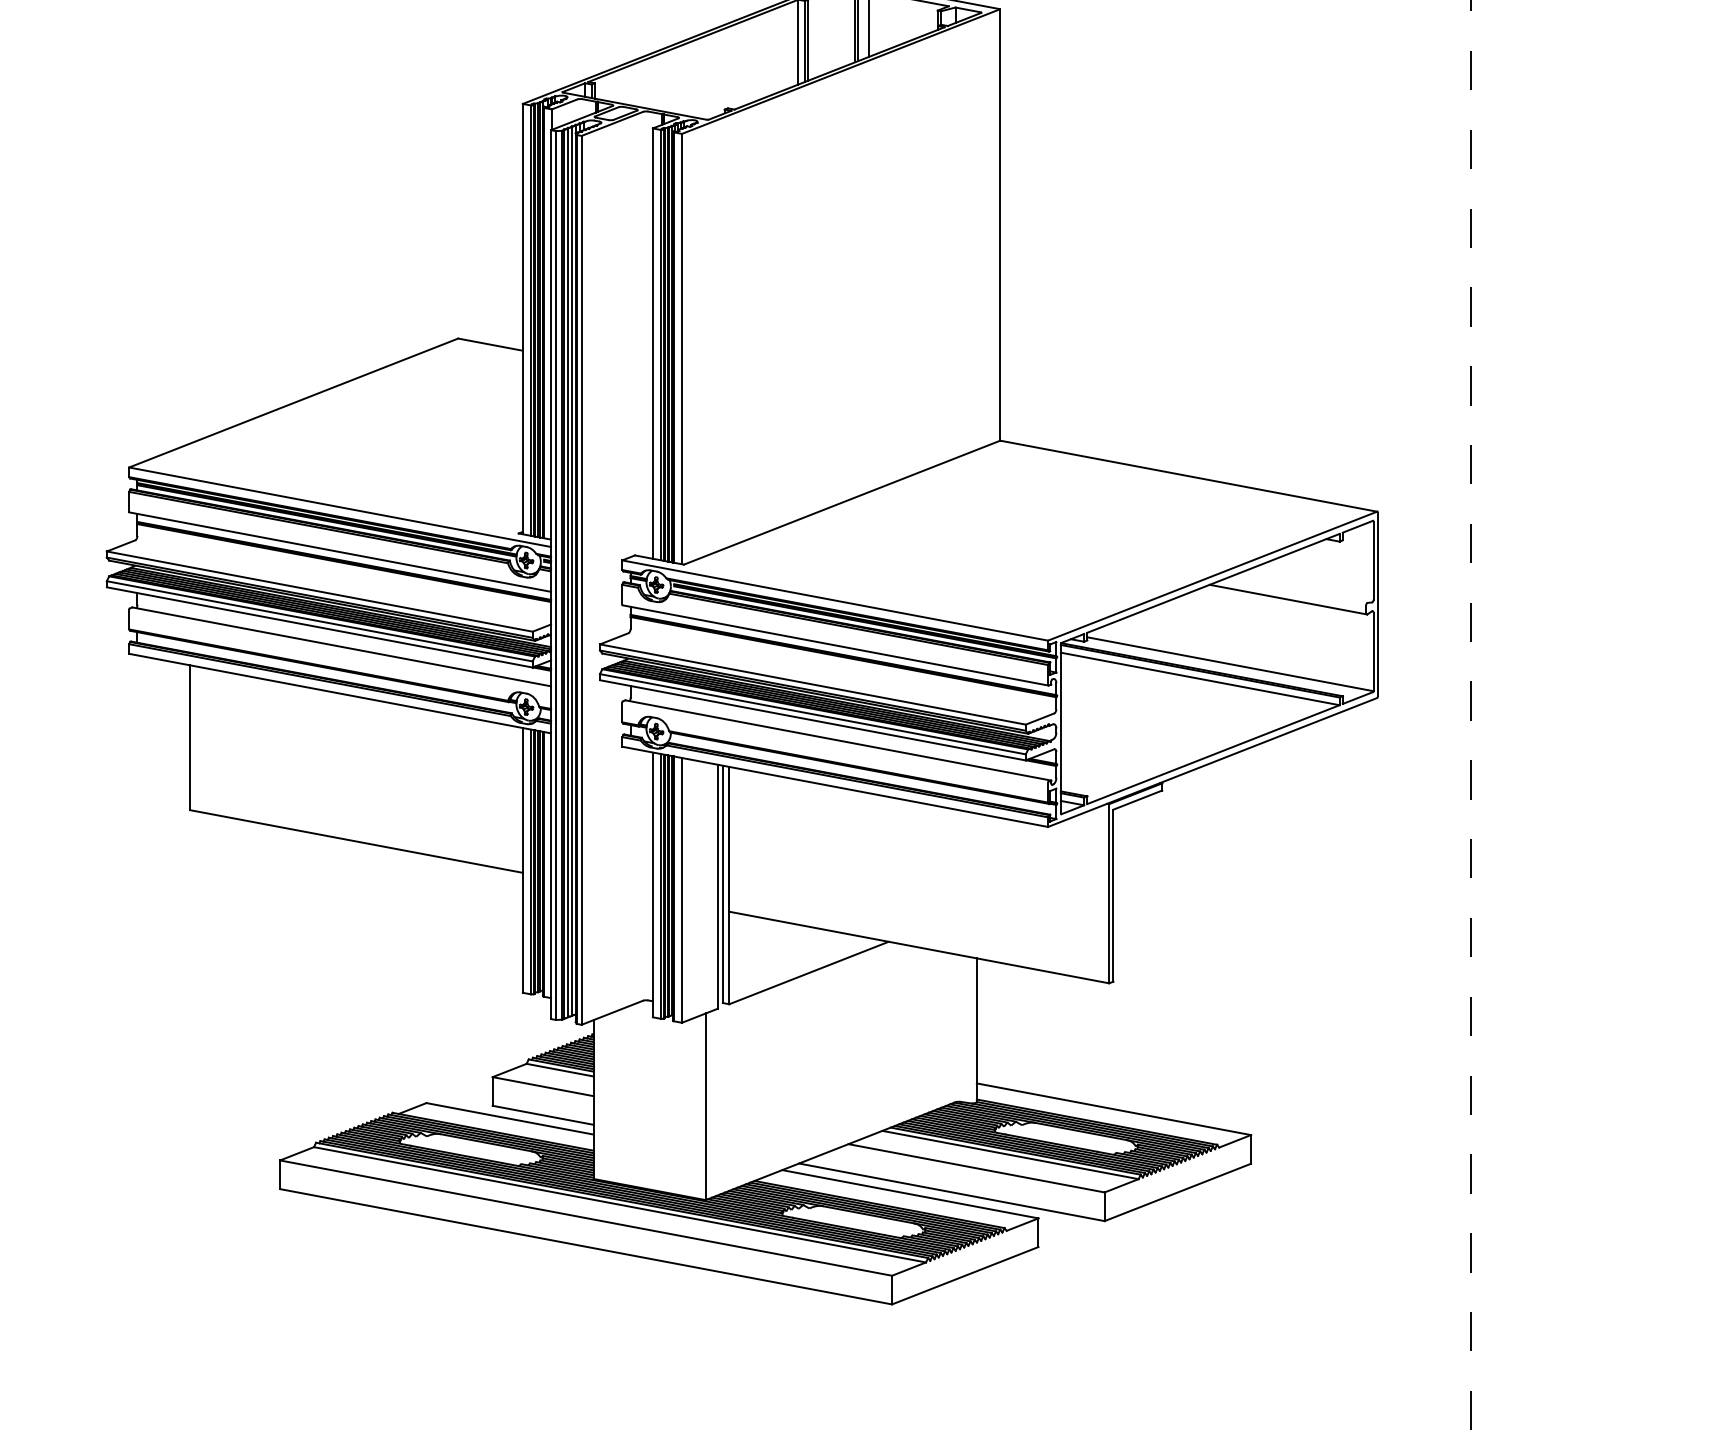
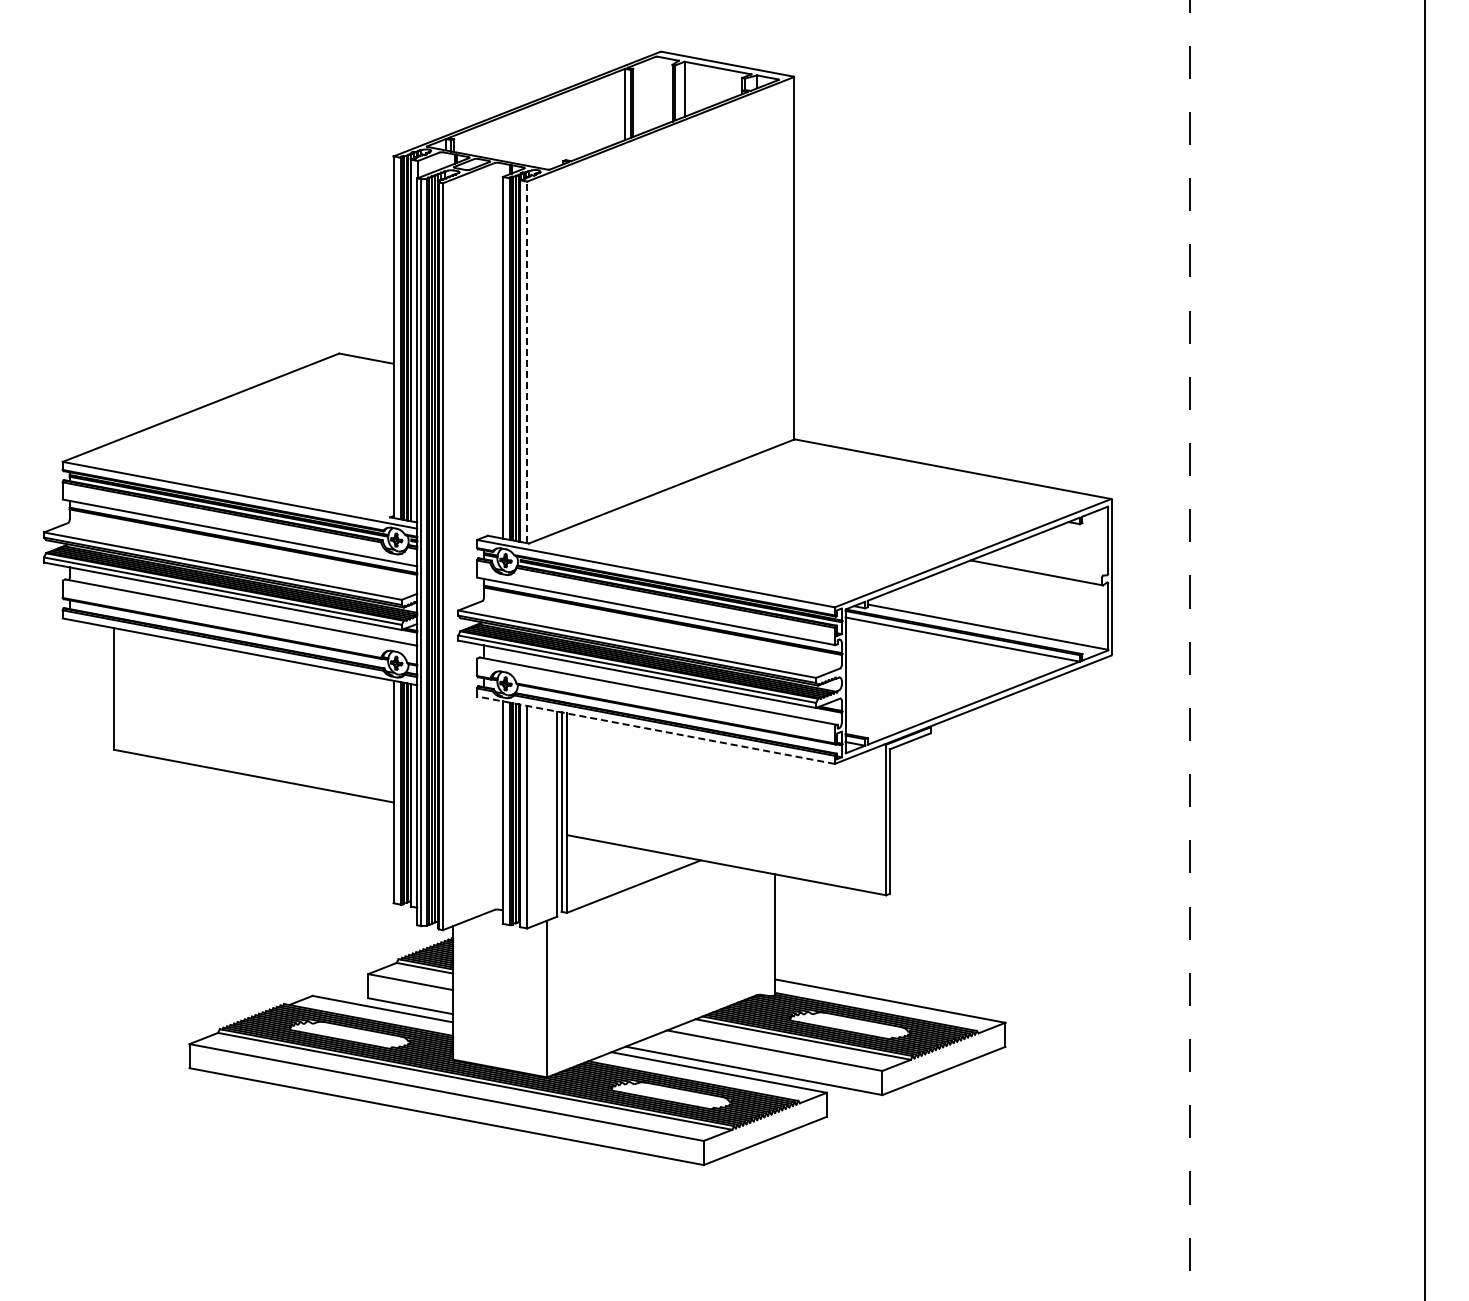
line: (682, 349) -> (527, 362), solid -> dashed
line: (834, 787) -> (655, 730), solid -> dashed

